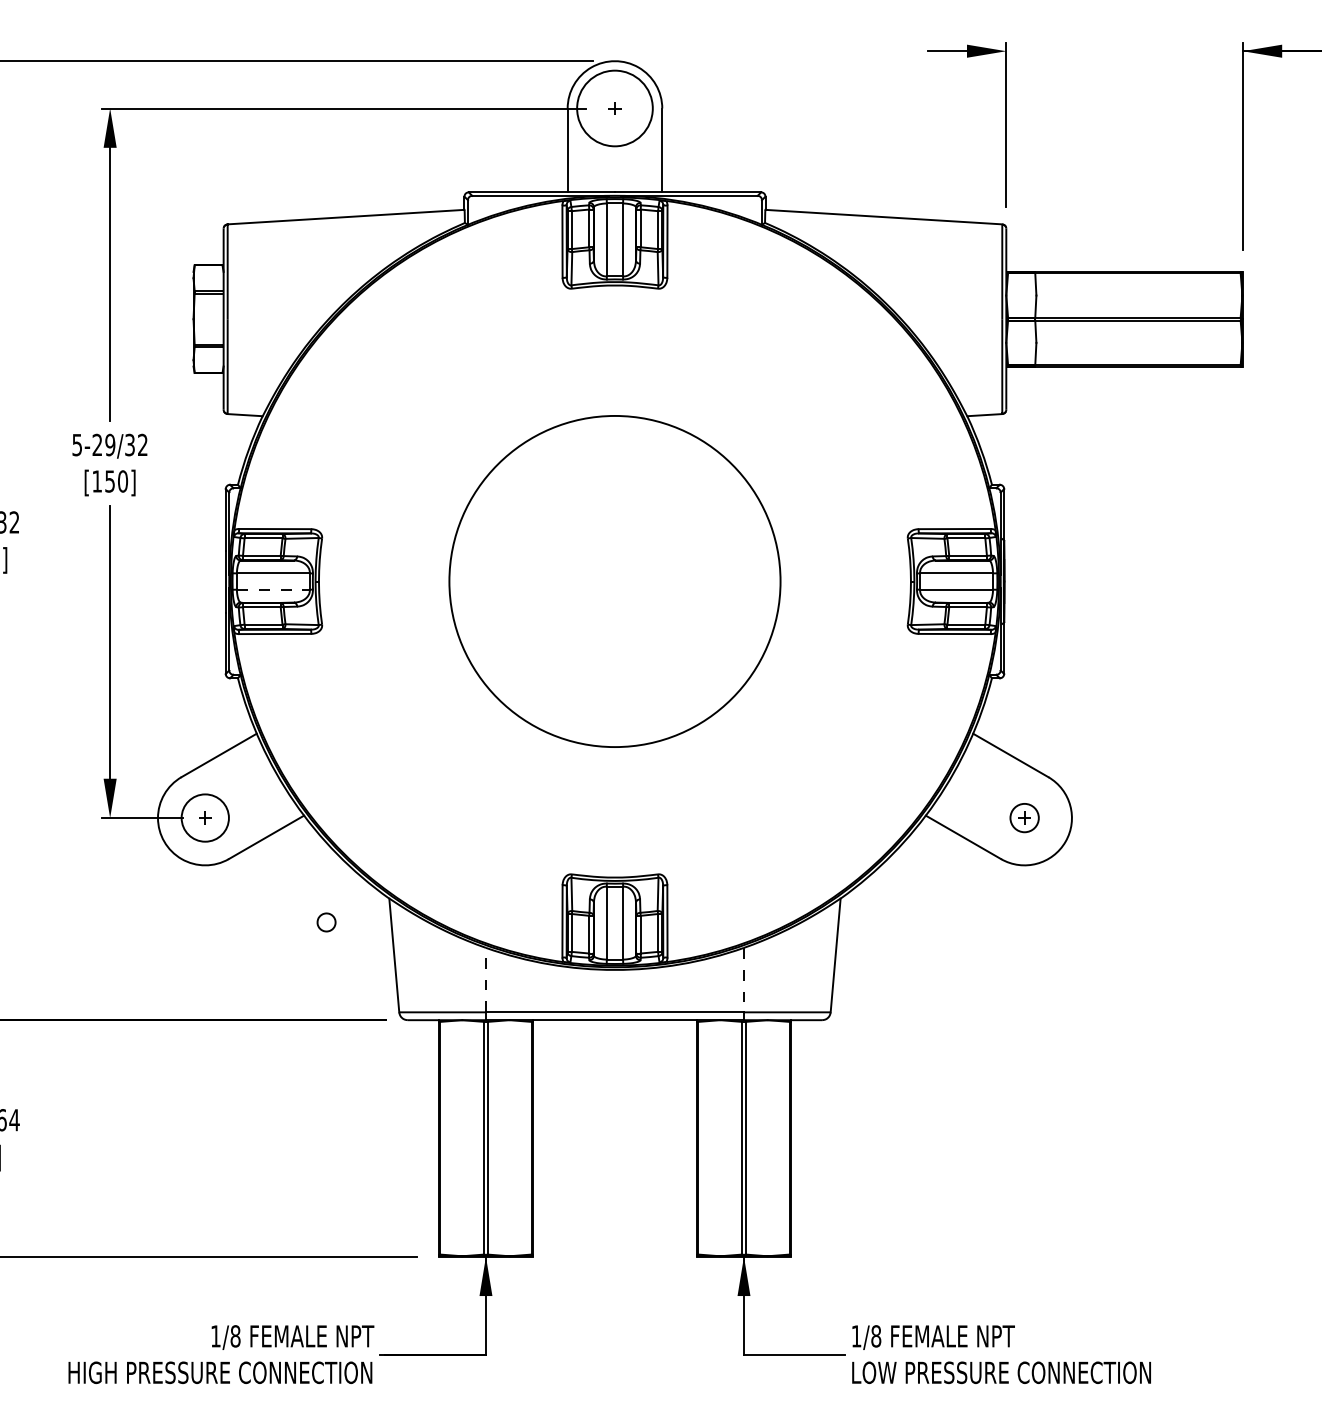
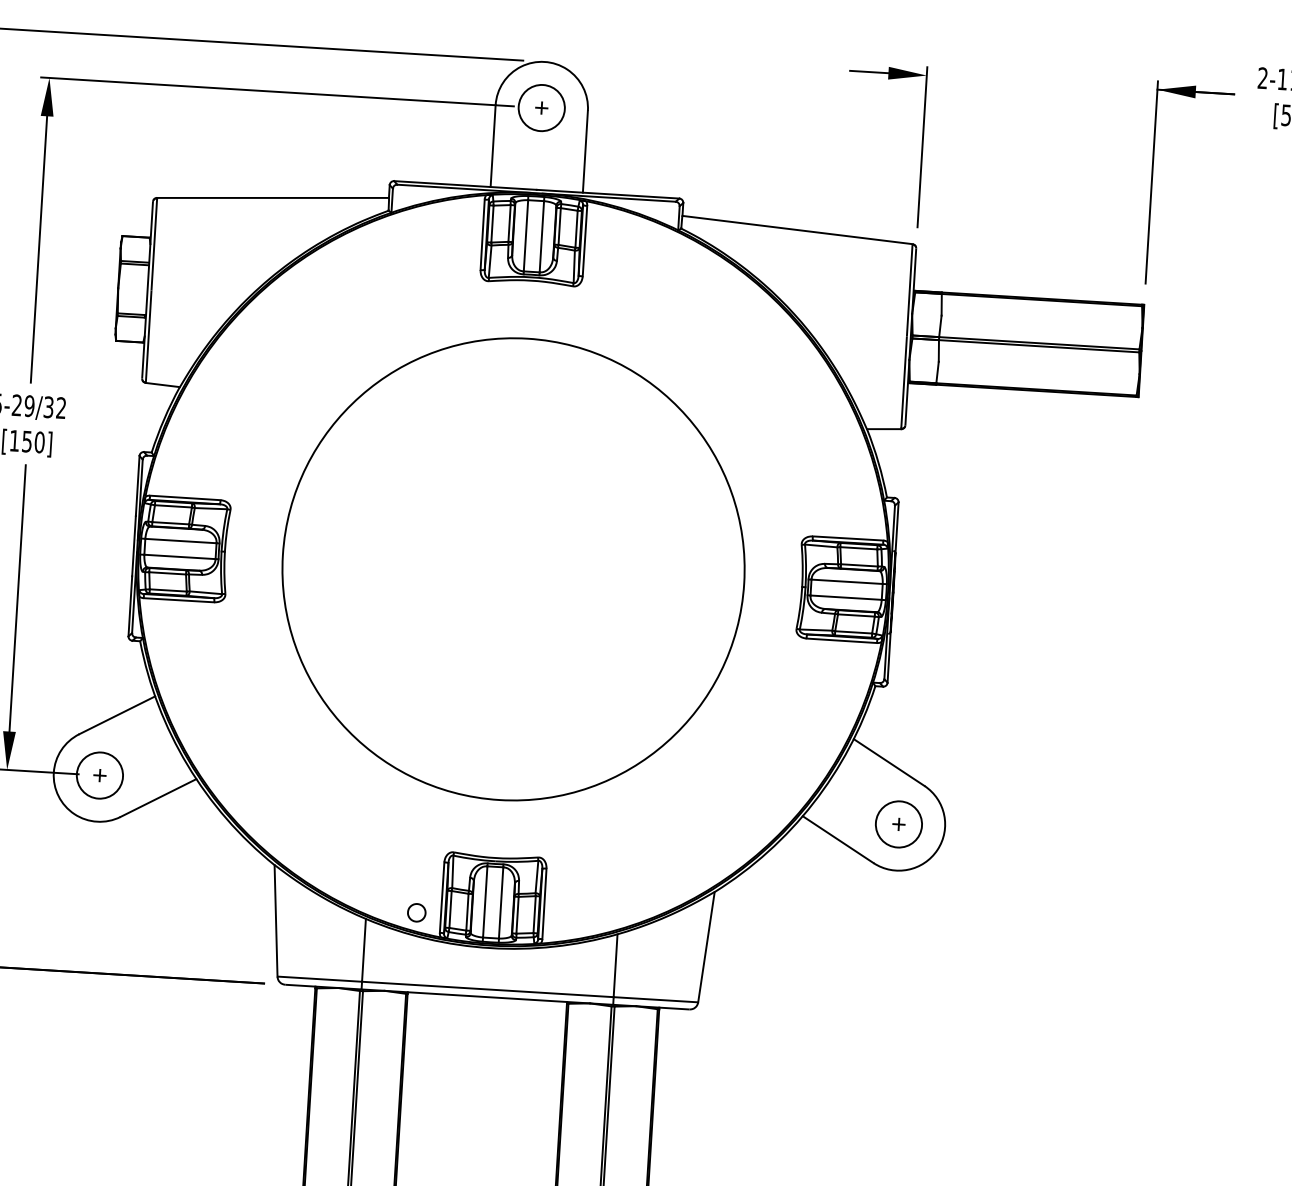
circle: (614, 108) -> (541, 108), size x0.62
circle: (614, 581) -> (513, 569), size x1.43
line: (273, 589) -> (180, 556), dashed -> solid
circle: (1024, 817) -> (898, 823), size x1.67
part: (326, 922) -> (416, 912), moved
line: (485, 979) -> (363, 949), dashed -> solid
line: (743, 980) -> (615, 966), dashed -> solid

